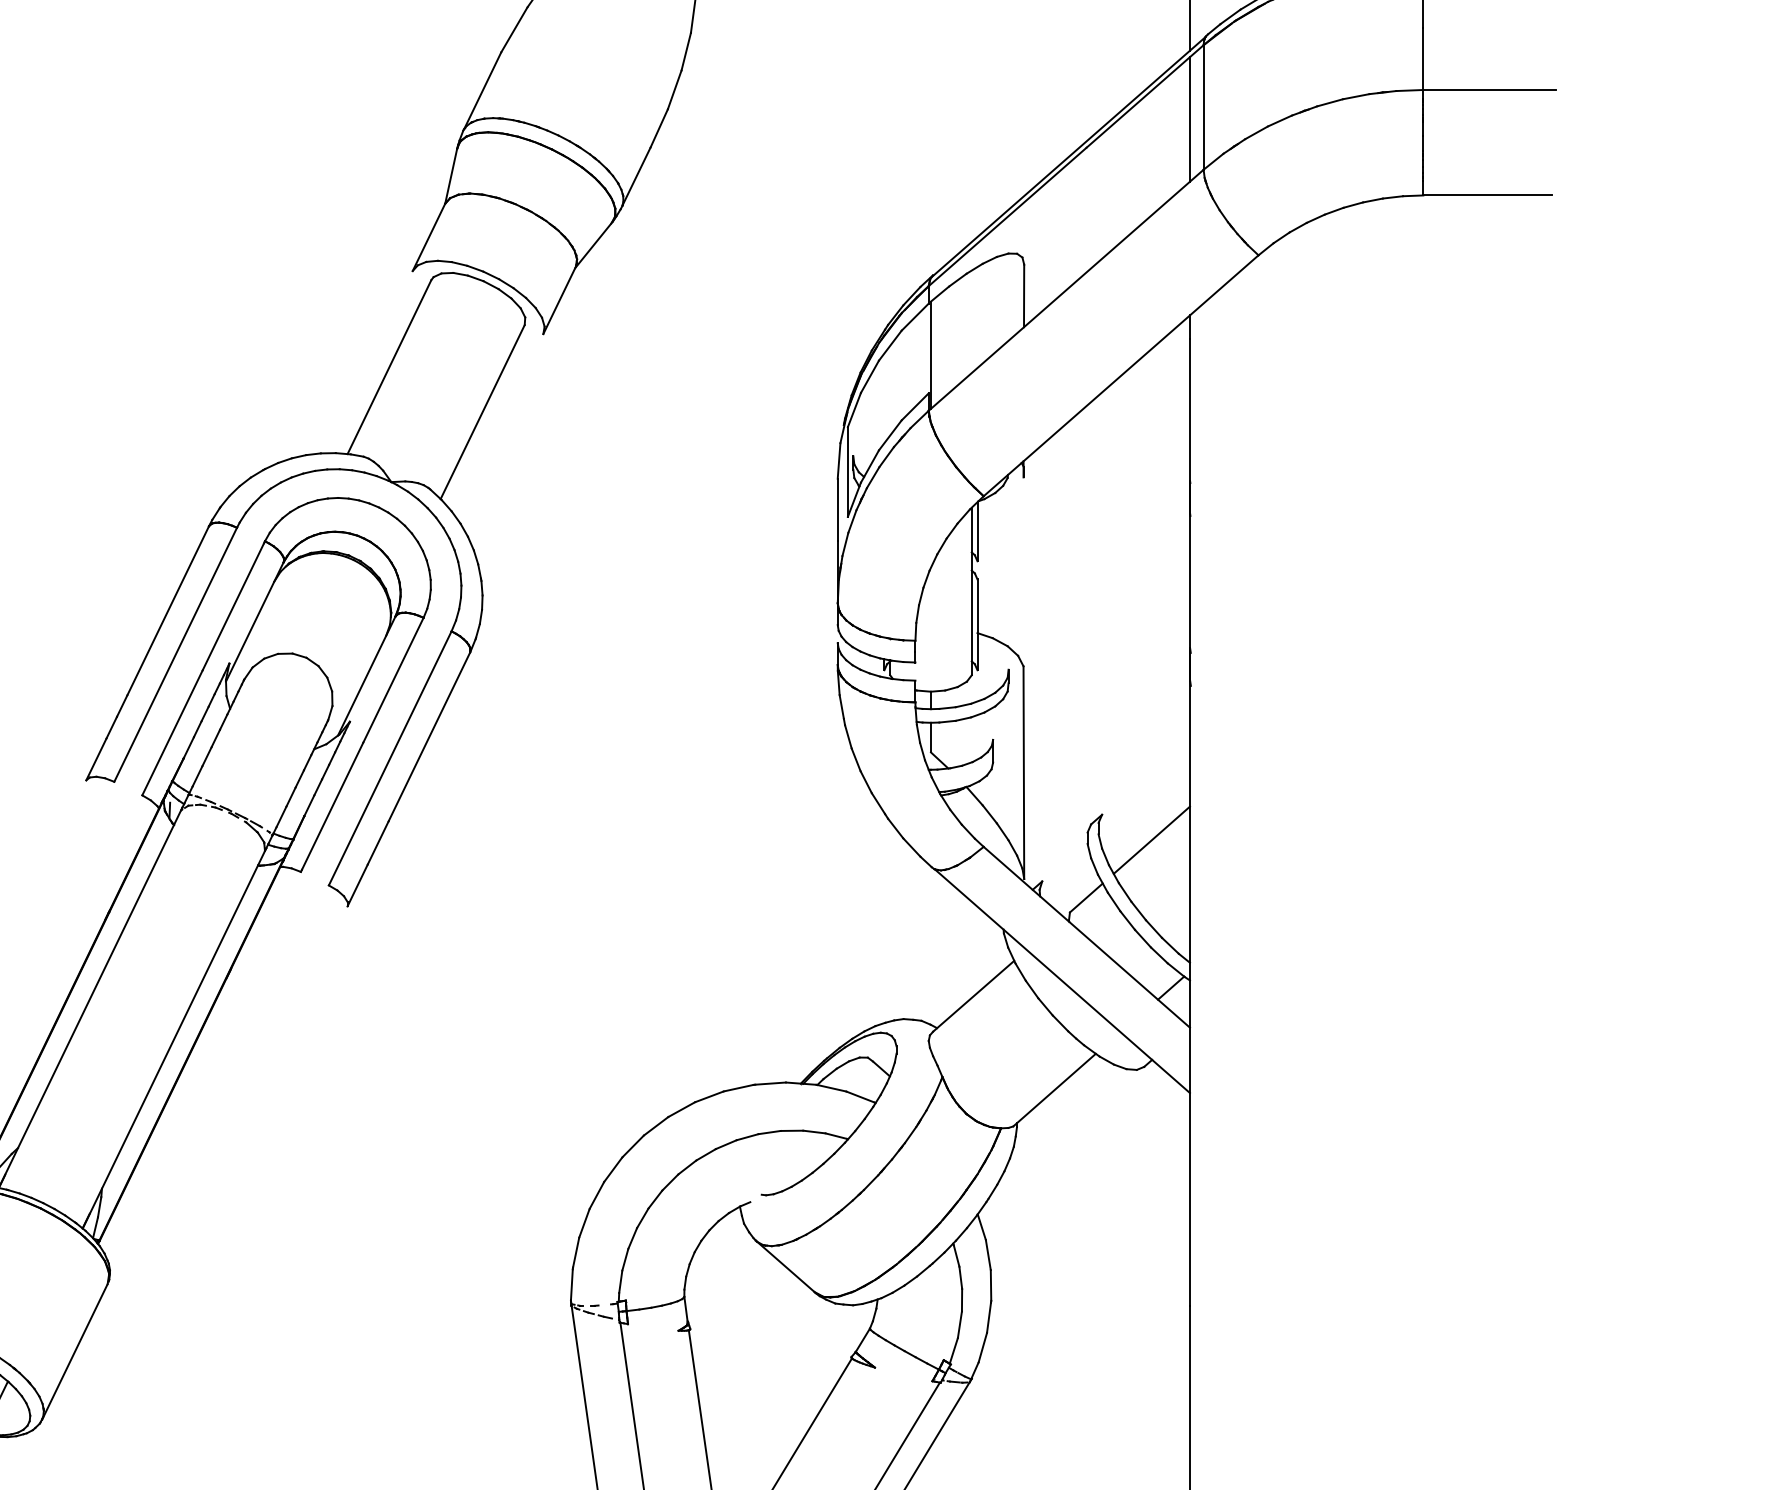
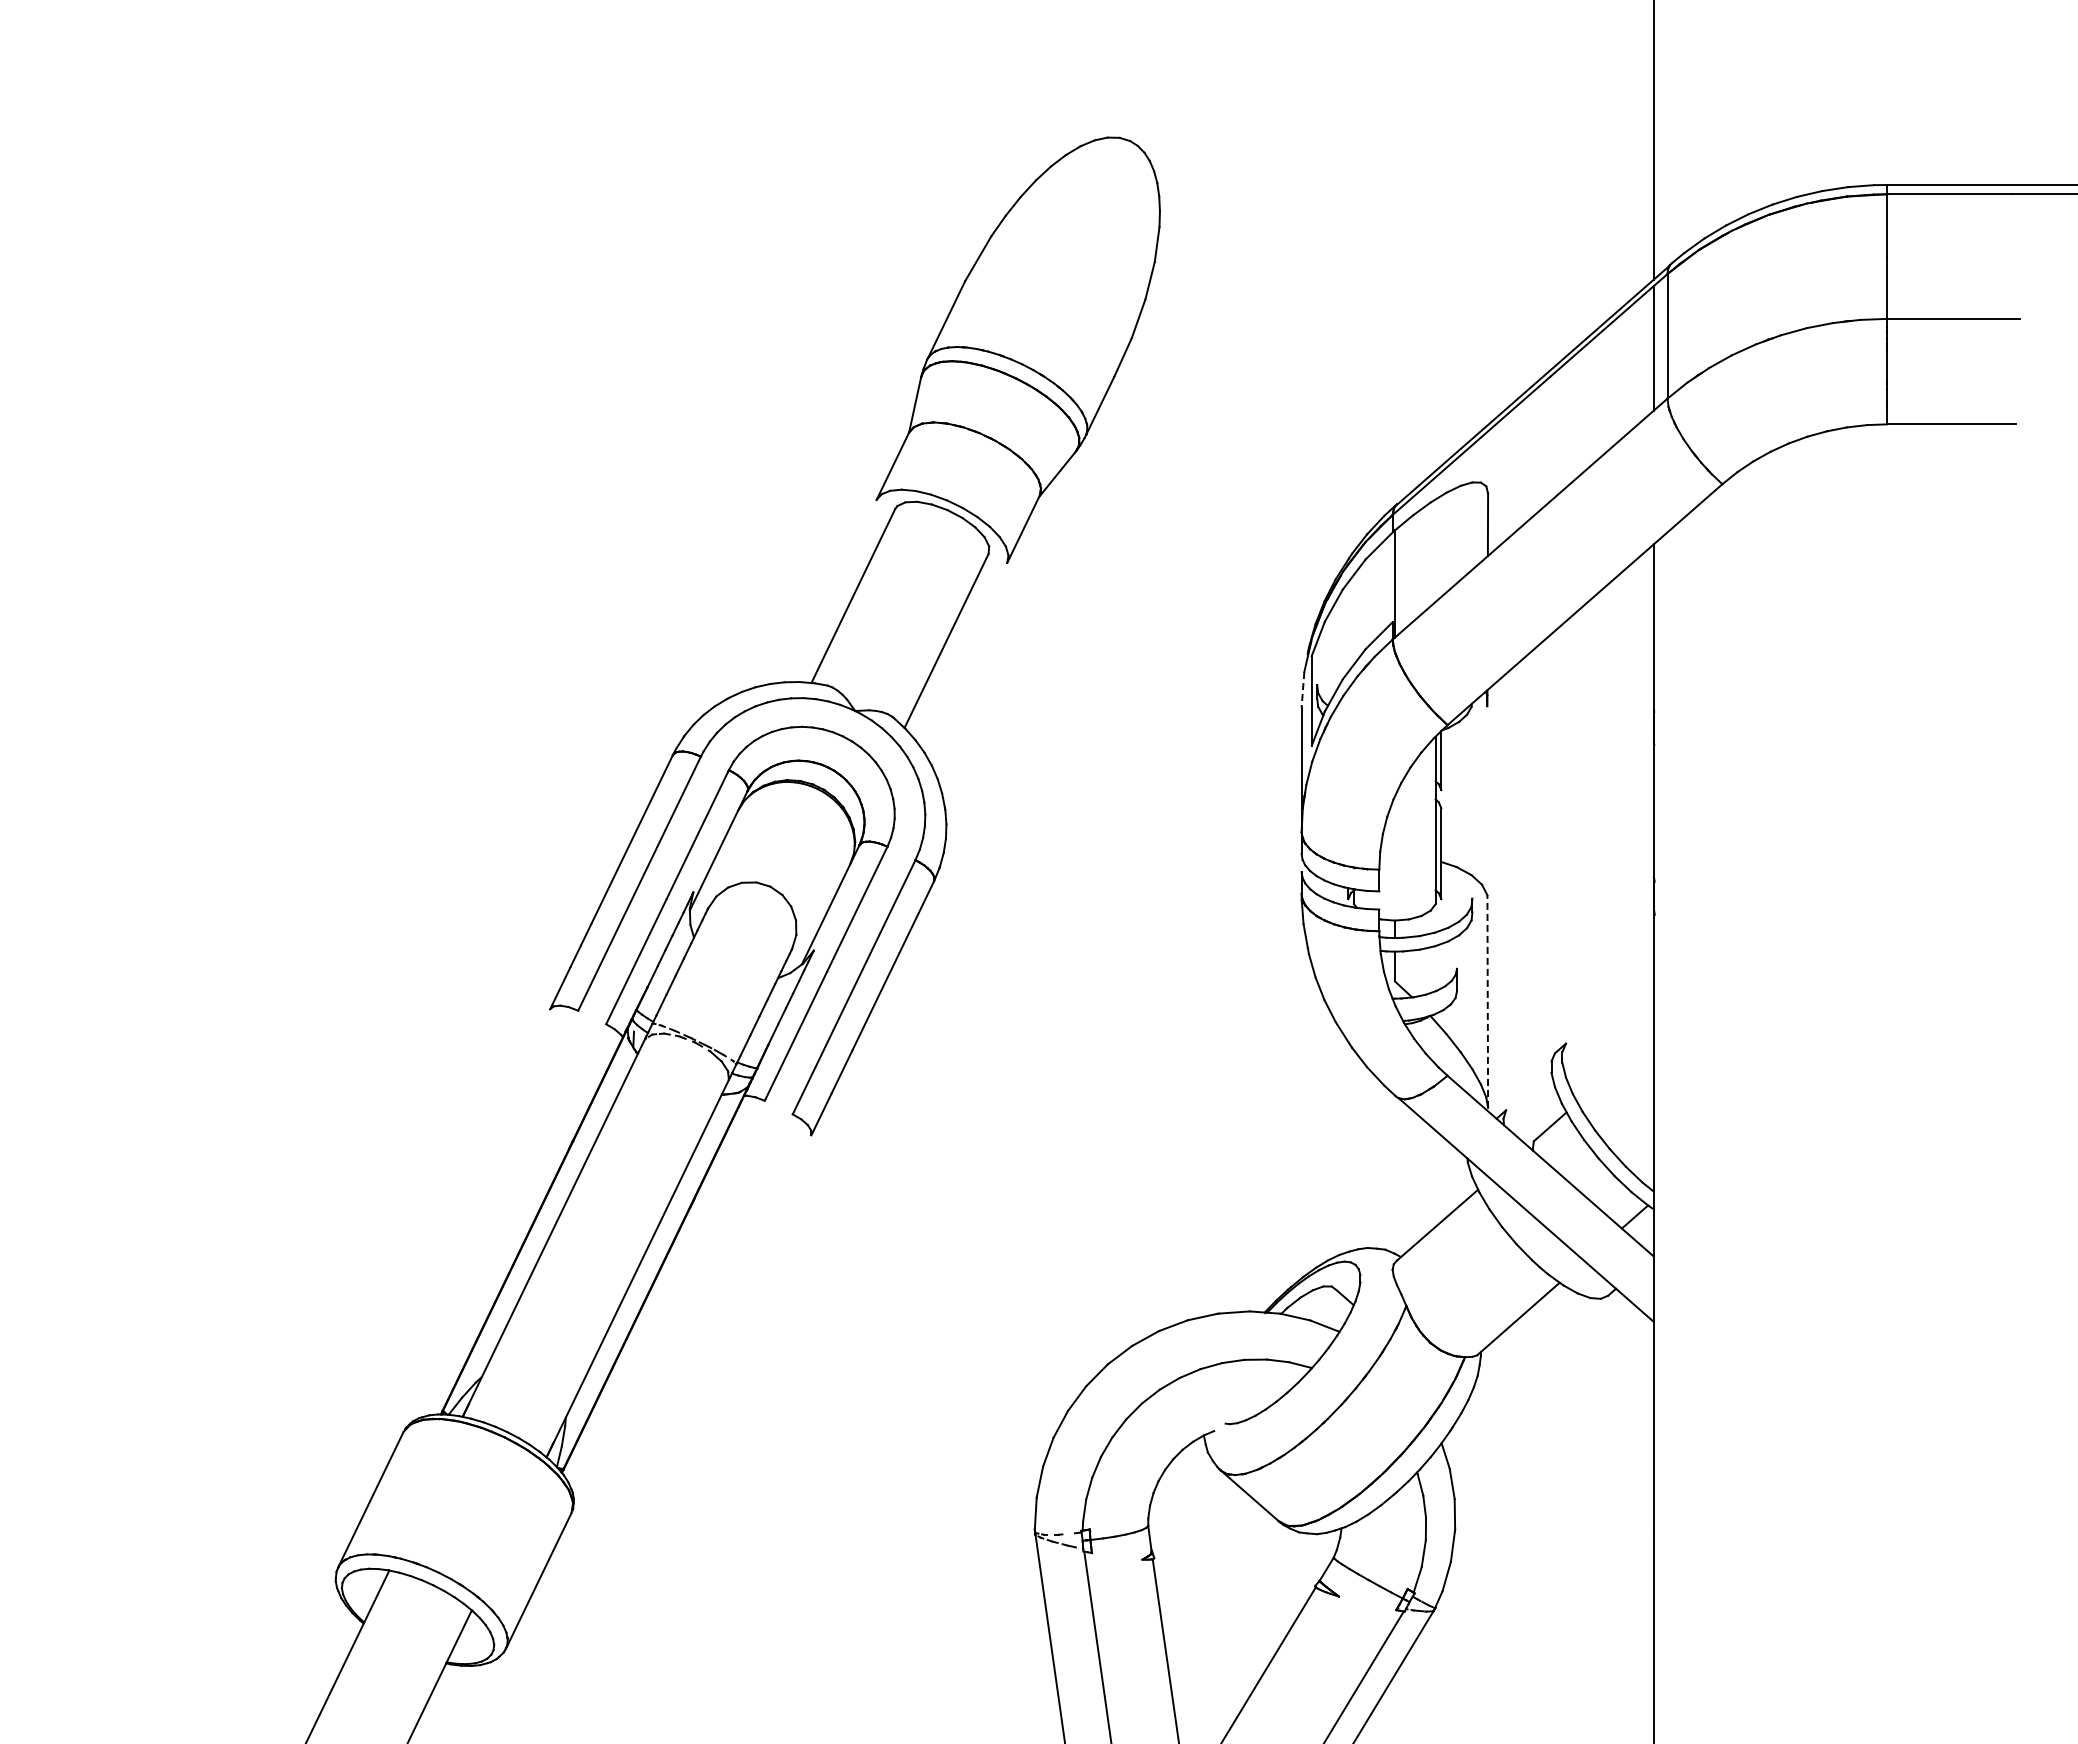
line: (838, 460) -> (1302, 689), solid -> dashed
line: (1023, 772) -> (1487, 1001), solid -> dashed
line: (1151, 839) -> (1615, 1068), removed

